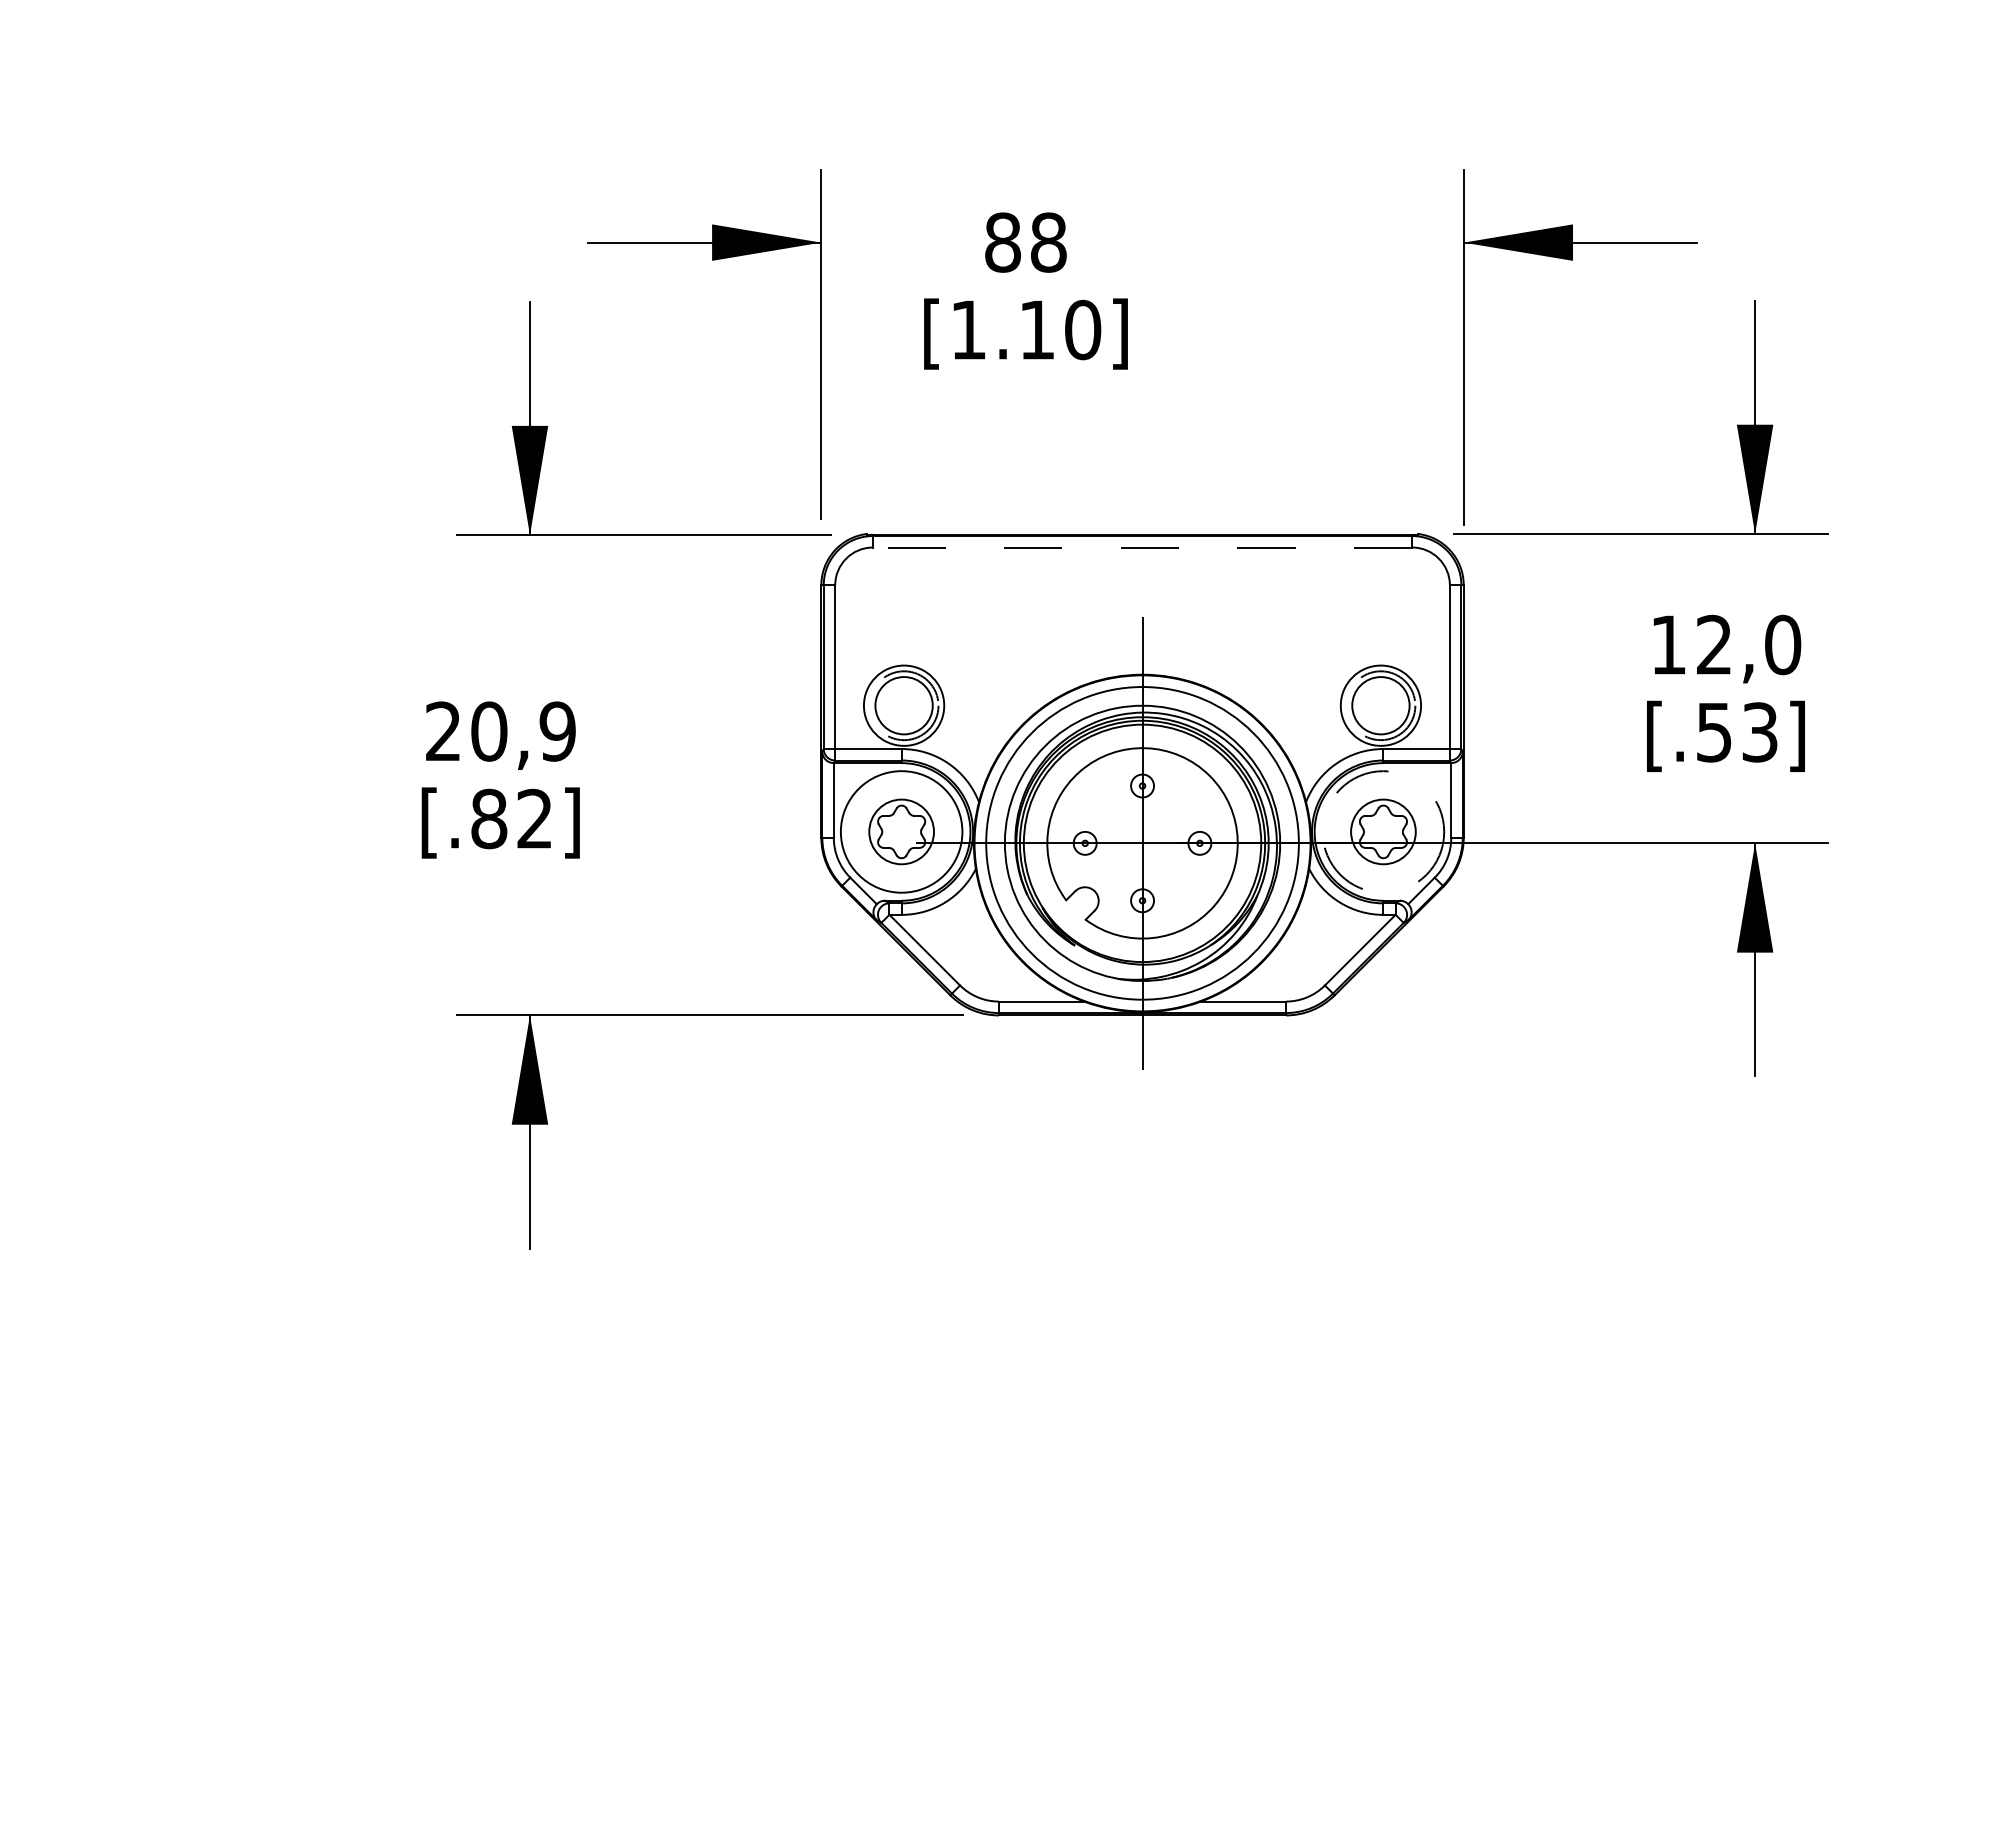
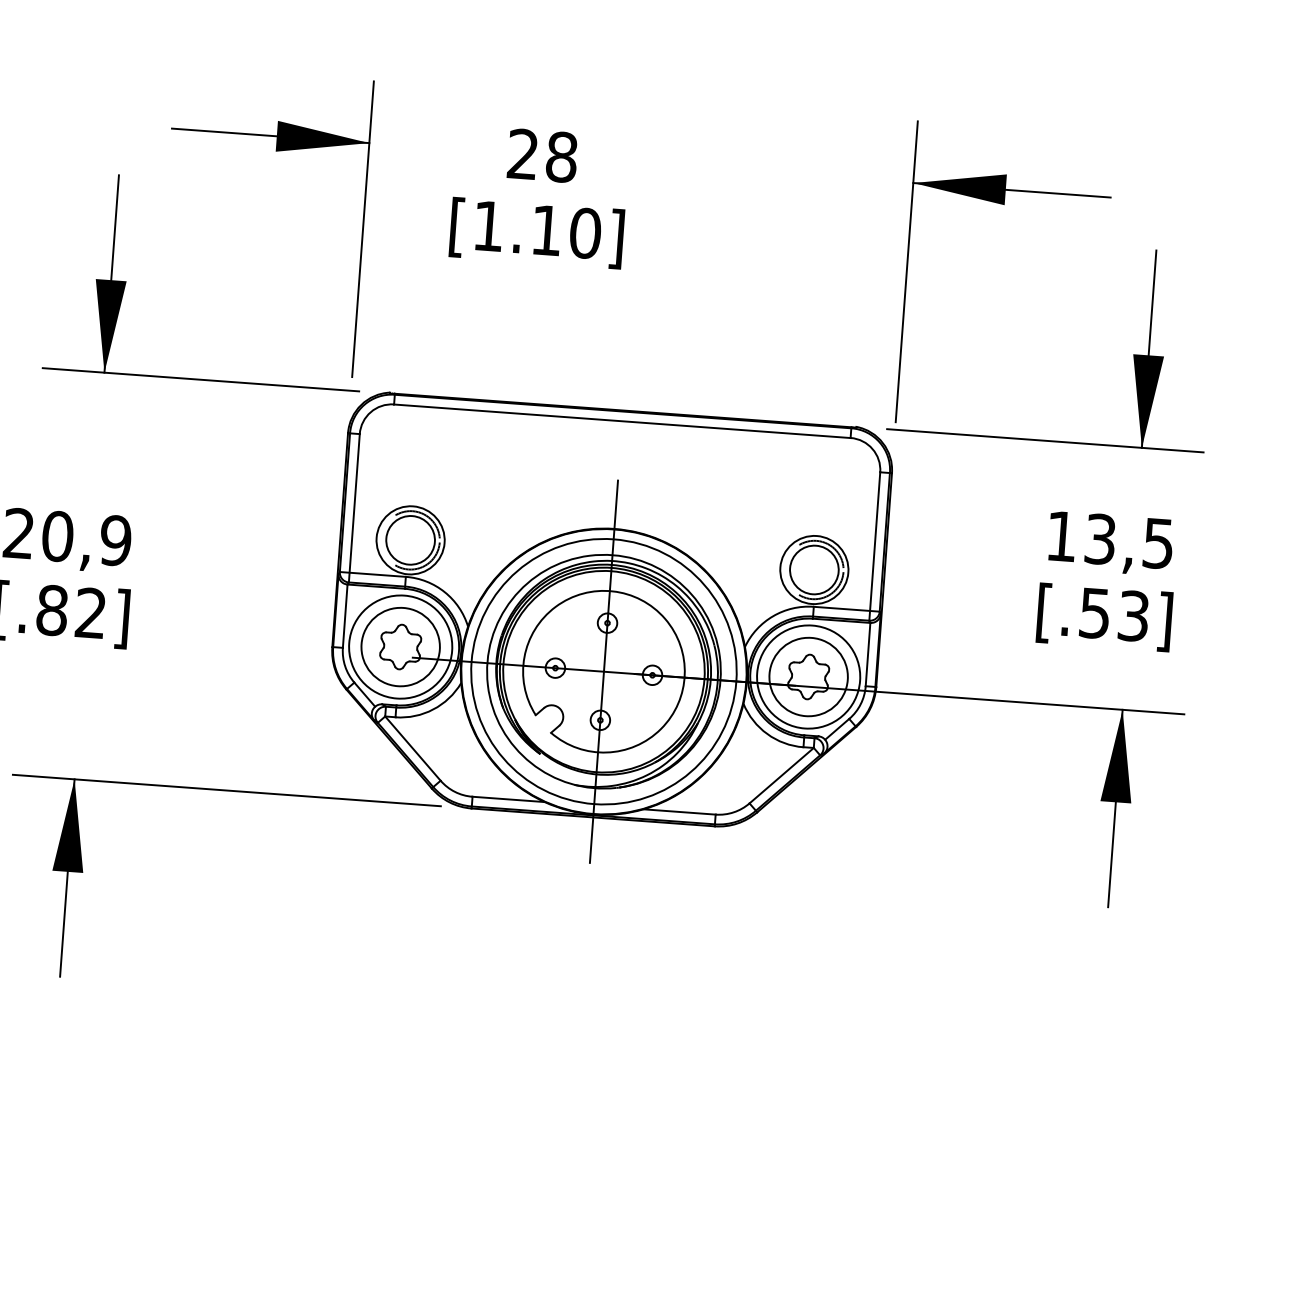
text: (1003, 242) -> (523, 154), 88 -> 28
line: (1142, 547) -> (622, 421), dashed -> solid
text: (1749, 644) -> (1130, 541), 12,0 -> 13,5
circle: (901, 831) -> (400, 646), size x1.43
circle: (1383, 831) -> (808, 676), dashed -> solid
circle: (1383, 831) -> (808, 676), size x1.43

